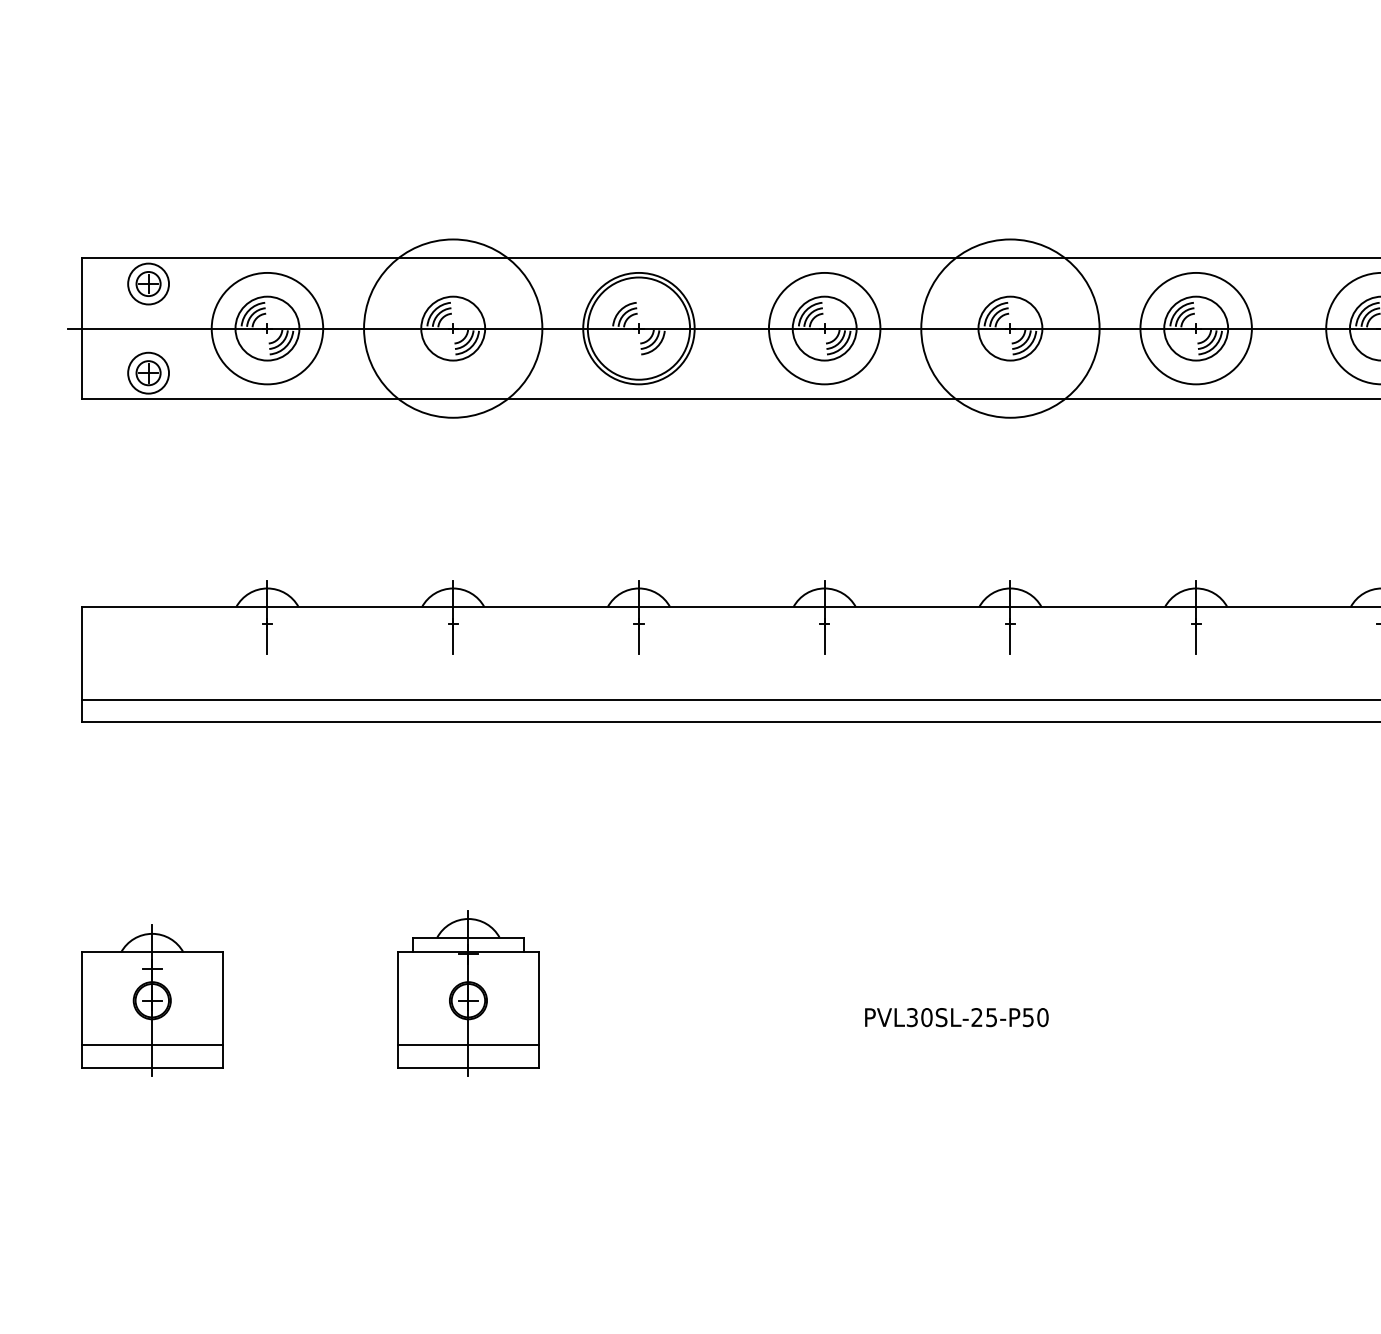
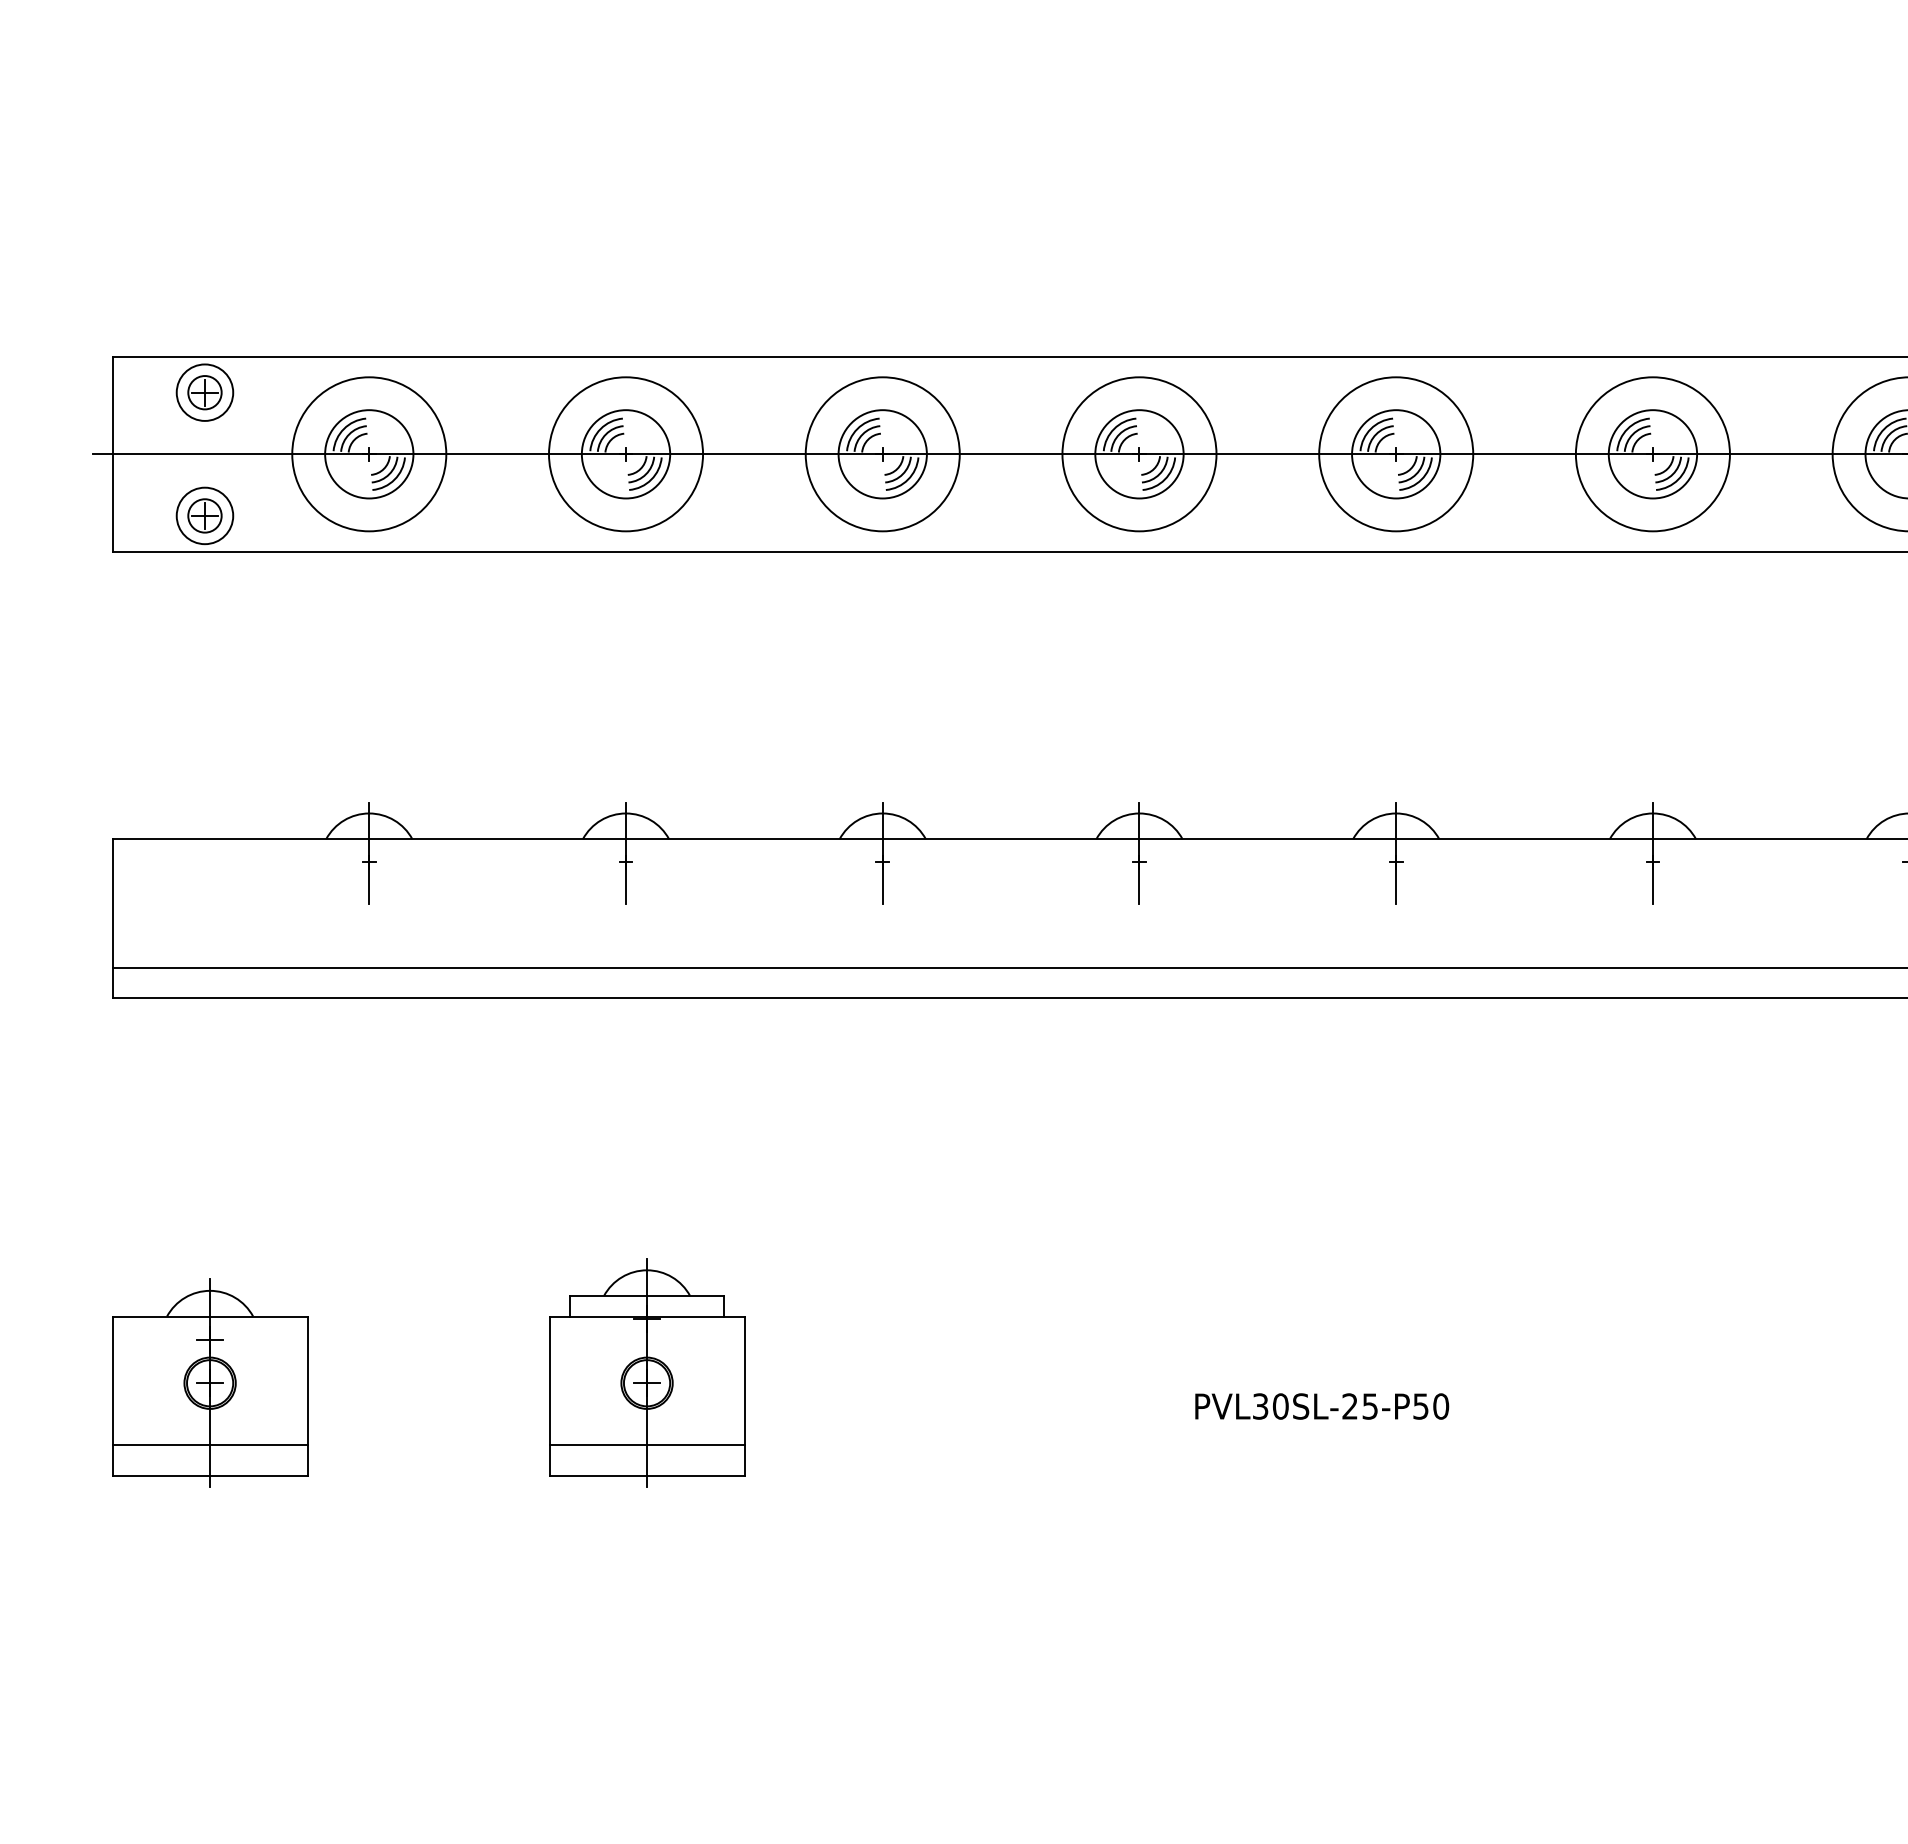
circle: (453, 328) -> (626, 454), size x0.62
circle: (638, 328) -> (882, 454), size x0.62
circle: (1010, 328) -> (1396, 454), size x0.62

